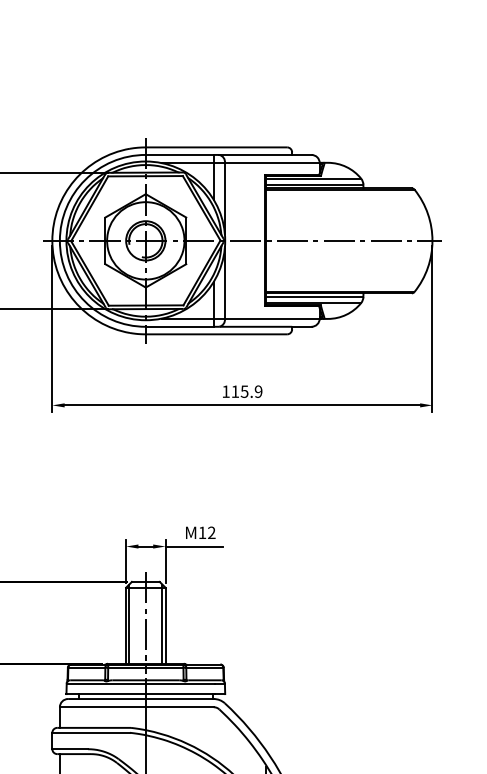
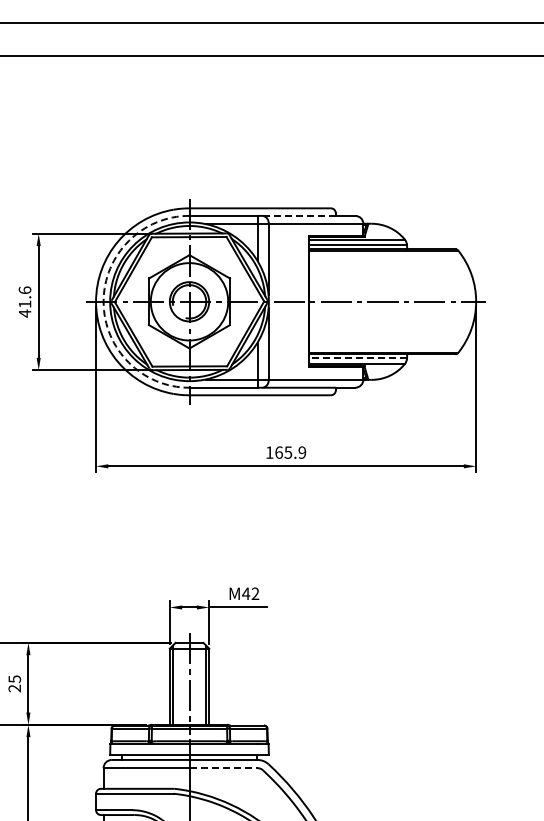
line: (255, 154) -> (299, 215), solid -> dashed
arc: (59, 240) -> (103, 301), solid -> dashed
line: (314, 297) -> (358, 358), solid -> dashed
text: (234, 391) -> (278, 452), 115.9 -> 165.9
text: (202, 532) -> (246, 593), M12 -> M42
line: (179, 707) -> (223, 768), solid -> dashed

